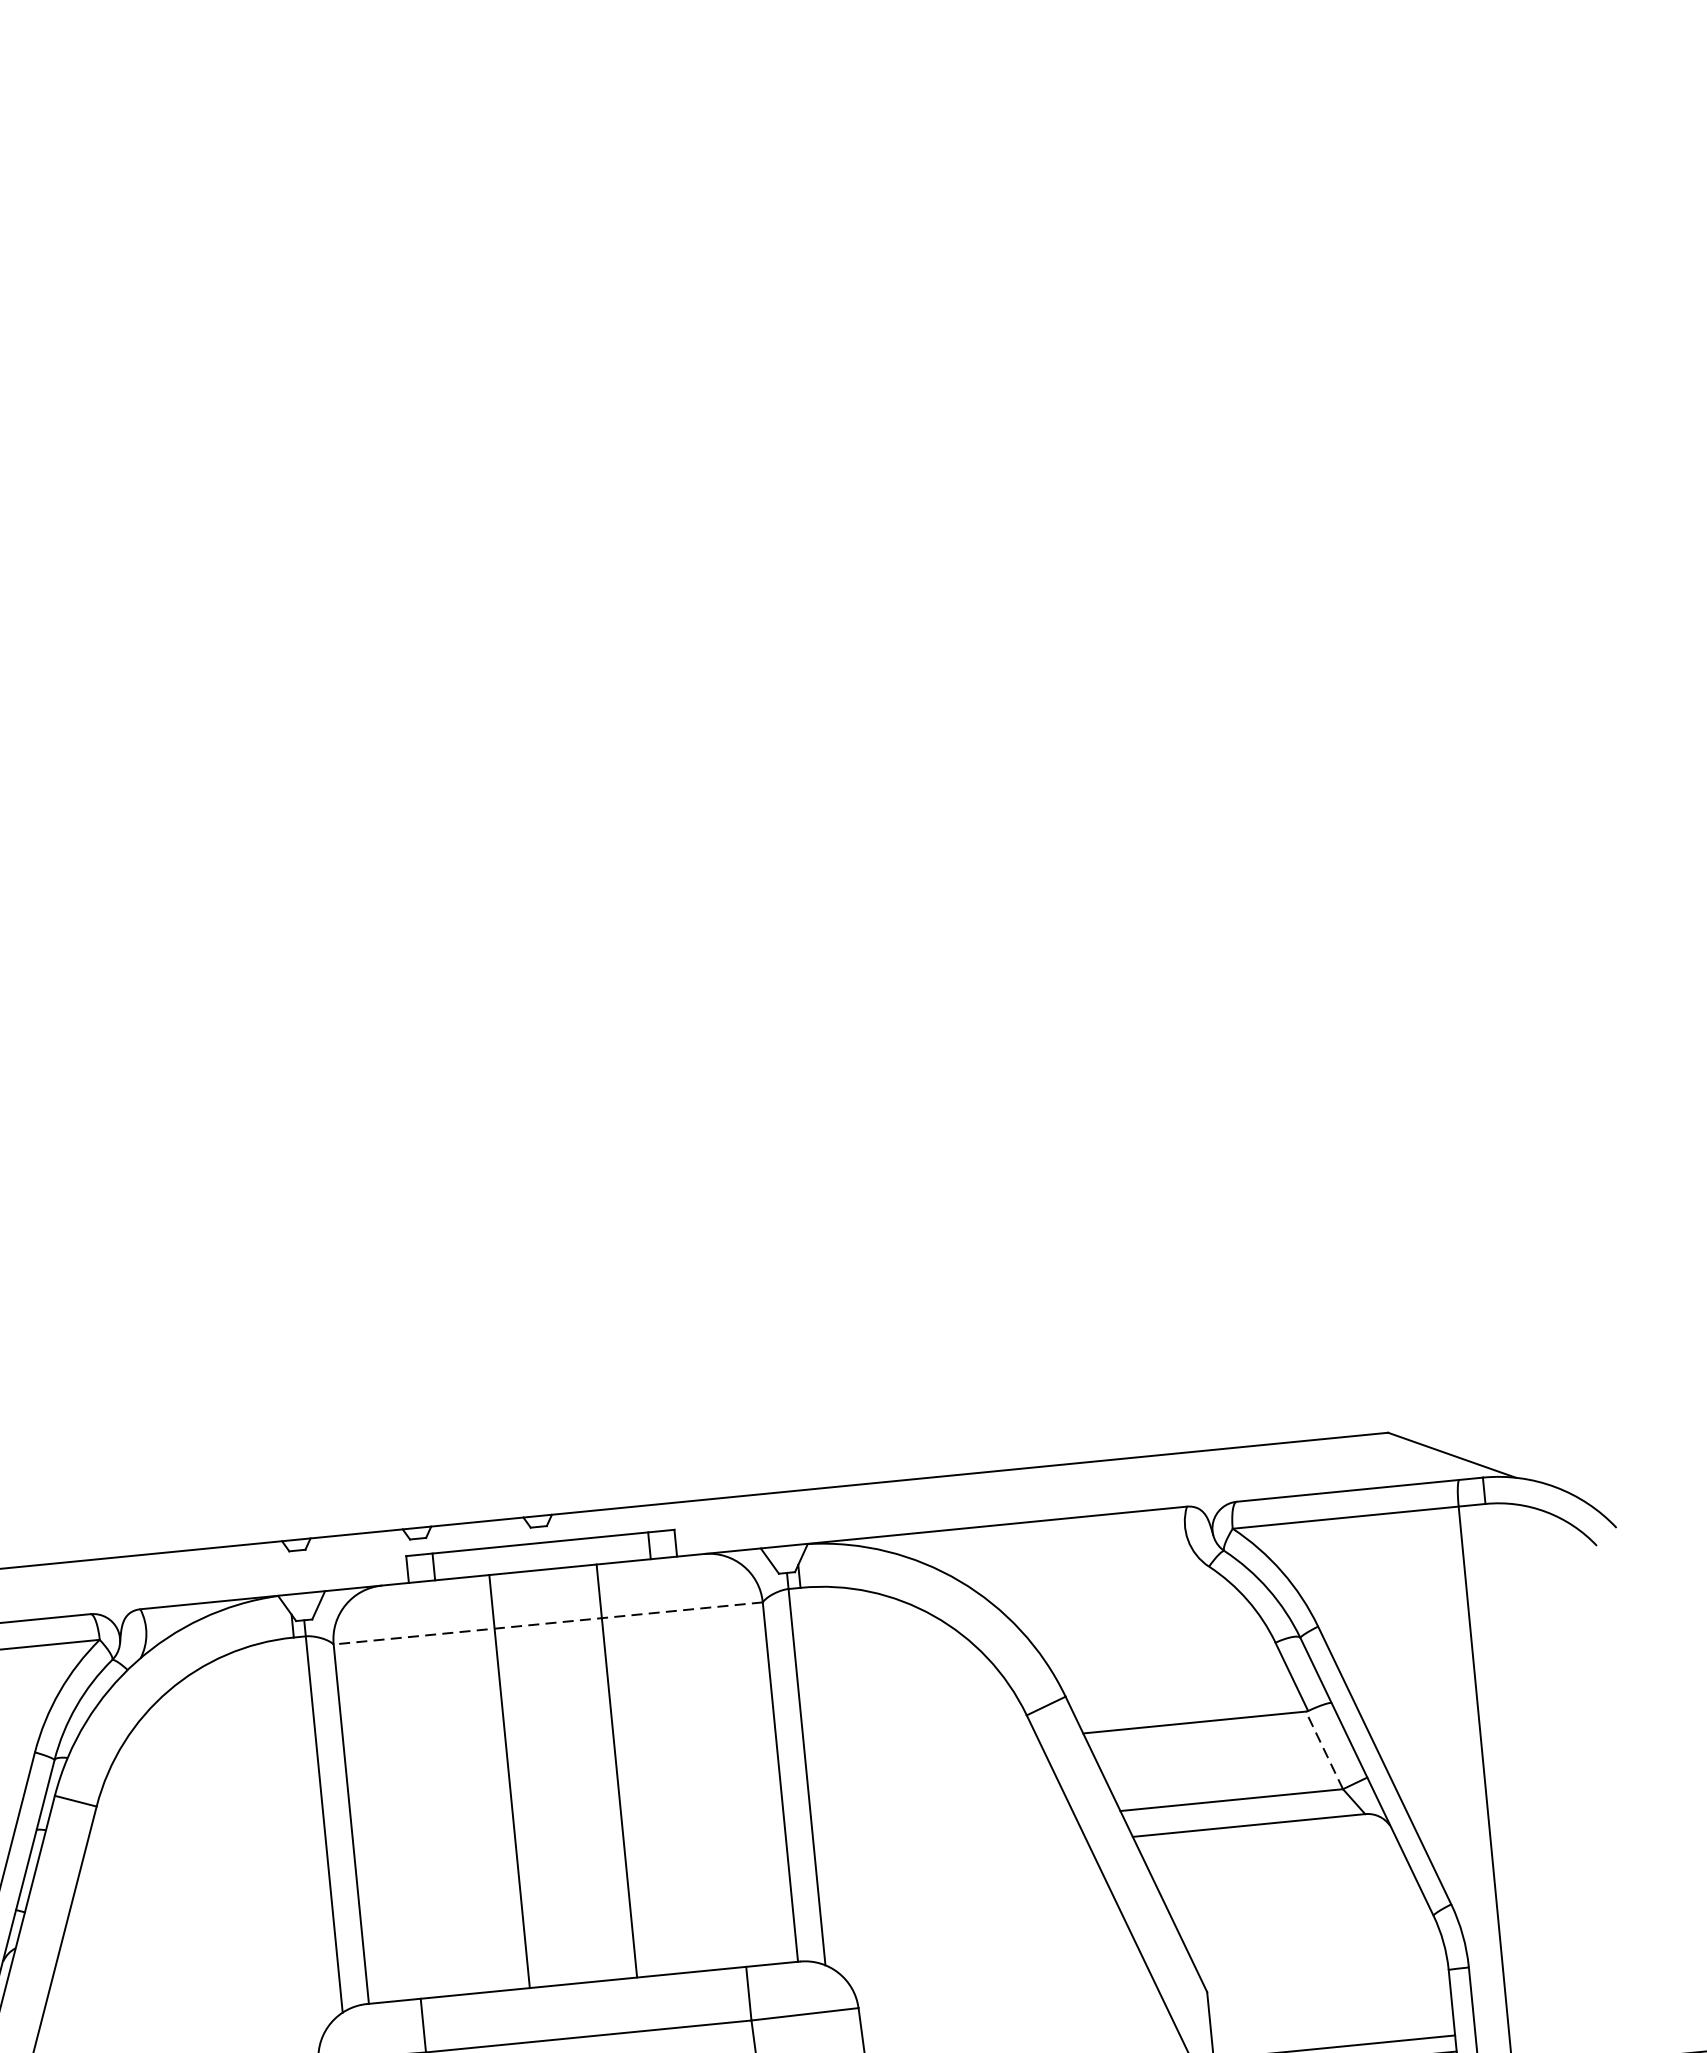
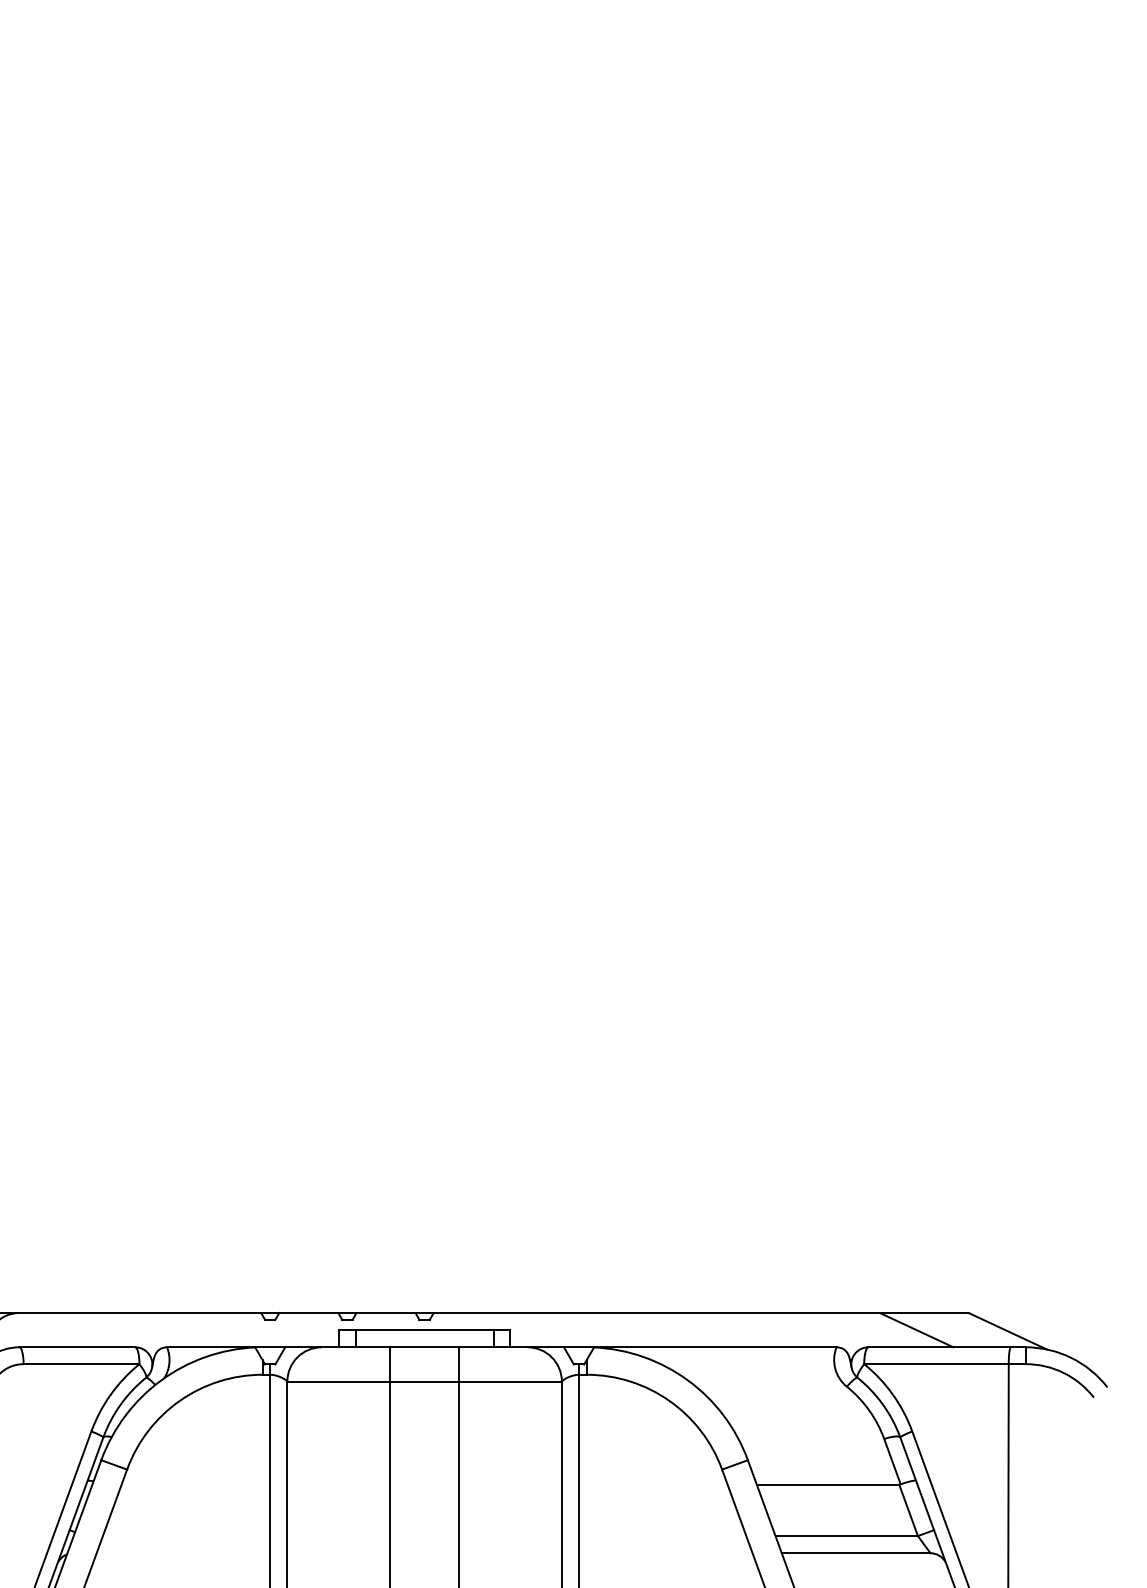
line: (1309, 1468) -> (916, 1330), added
line: (548, 1623) -> (424, 1381), dashed -> solid
line: (1324, 1749) -> (908, 1509), dashed -> solid

